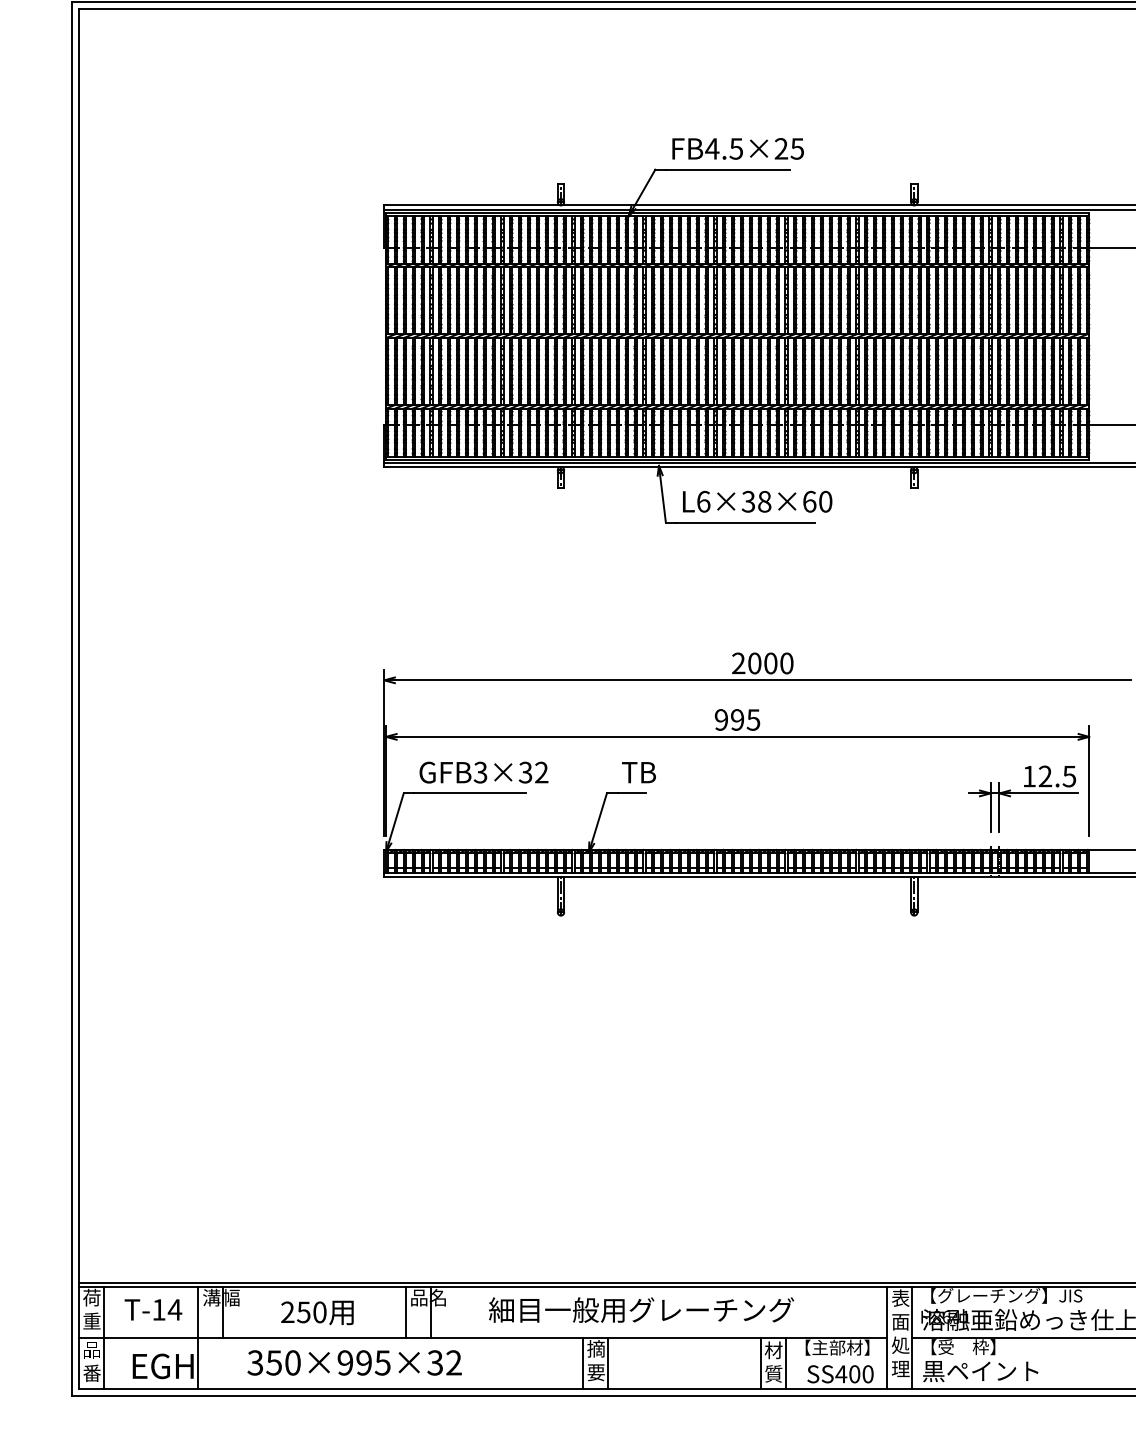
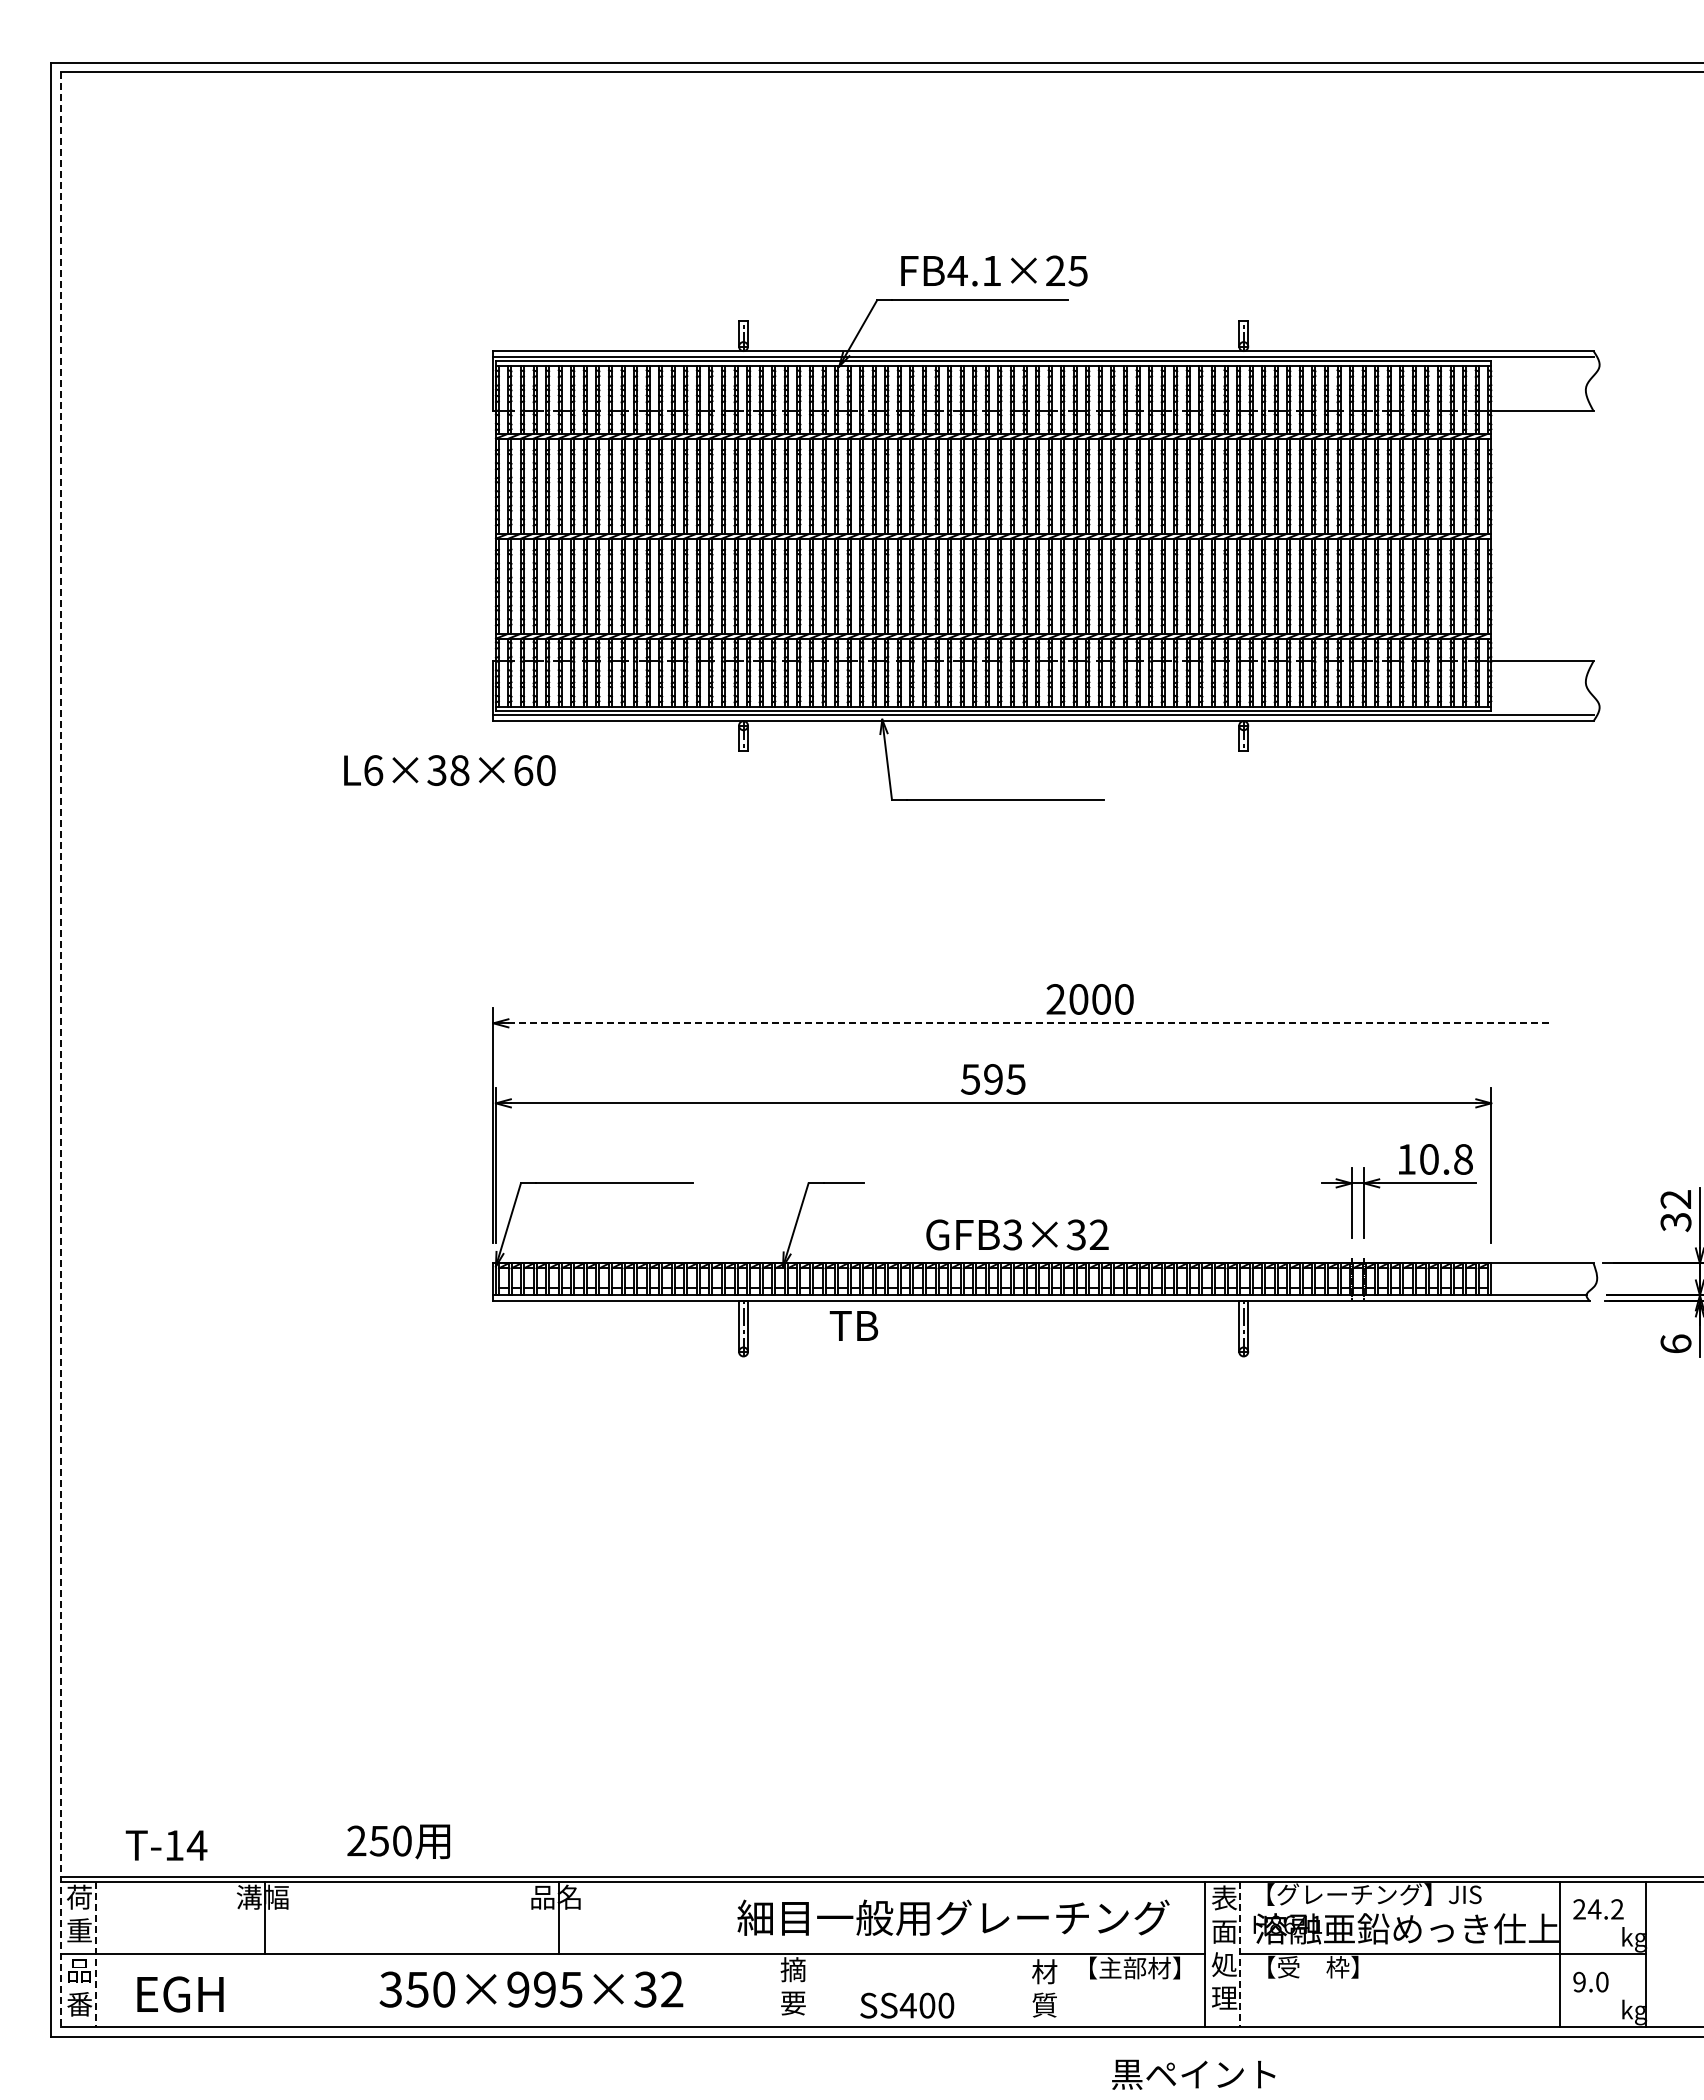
text: (736, 149) -> (991, 271), FB4.5×25 -> FB4.1×25
text: (757, 501) -> (449, 770), moved
text: (762, 663) -> (1089, 999), moved
line: (763, 680) -> (1029, 1023), solid -> dashed
line: (79, 699) -> (61, 1050), solid -> dashed
text: (721, 720) -> (970, 1079), 995 -> 595
text: (483, 772) -> (1017, 1234), moved
text: (638, 772) -> (853, 1325), moved
text: (1057, 776) -> (1446, 1159), 12.5 -> 10.8
text: (153, 1309) -> (166, 1845), moved
text: (641, 1309) -> (953, 1917), moved
line: (405, 1311) -> (523, 1917), removed
text: (317, 1312) -> (398, 1841), moved
line: (198, 1337) -> (230, 1953), removed
line: (103, 1338) -> (96, 1954), solid -> dashed
line: (912, 1338) -> (1240, 1954), solid -> dashed
text: (354, 1362) -> (531, 1989), moved
line: (583, 1363) -> (775, 1990), removed
line: (608, 1363) -> (810, 1990), removed
line: (760, 1363) -> (1026, 1990), removed
line: (785, 1363) -> (1061, 1990), removed
text: (980, 1371) -> (1193, 2074), moved
text: (840, 1374) -> (907, 2005), moved

